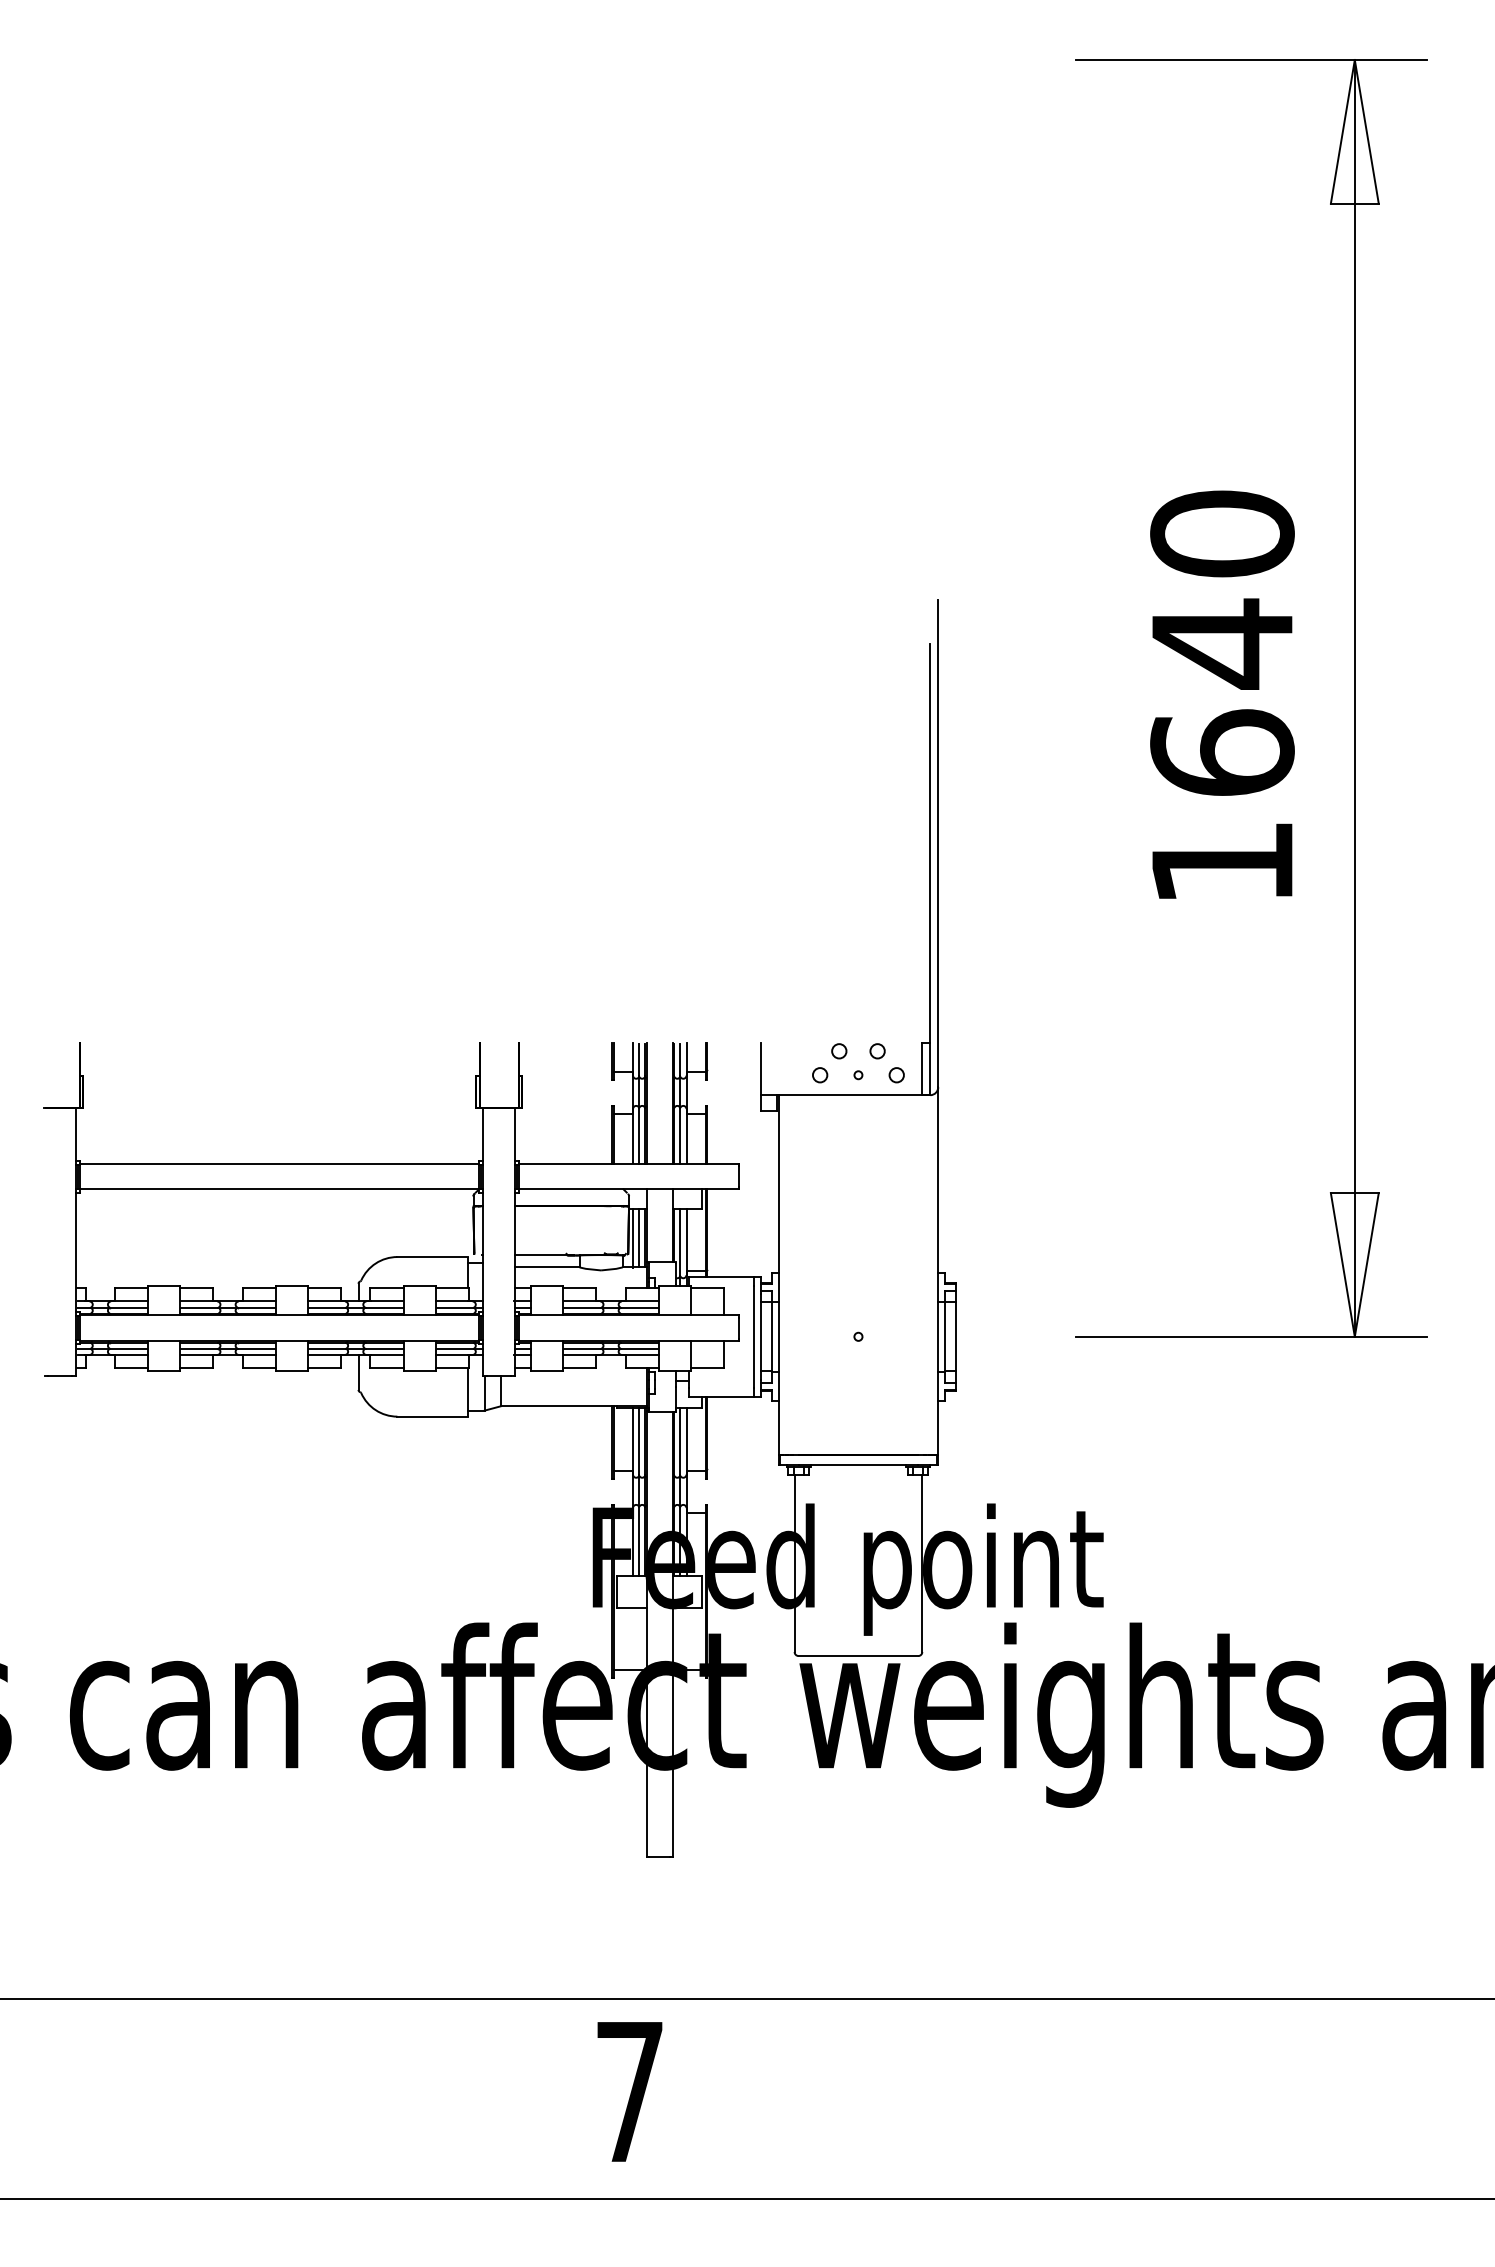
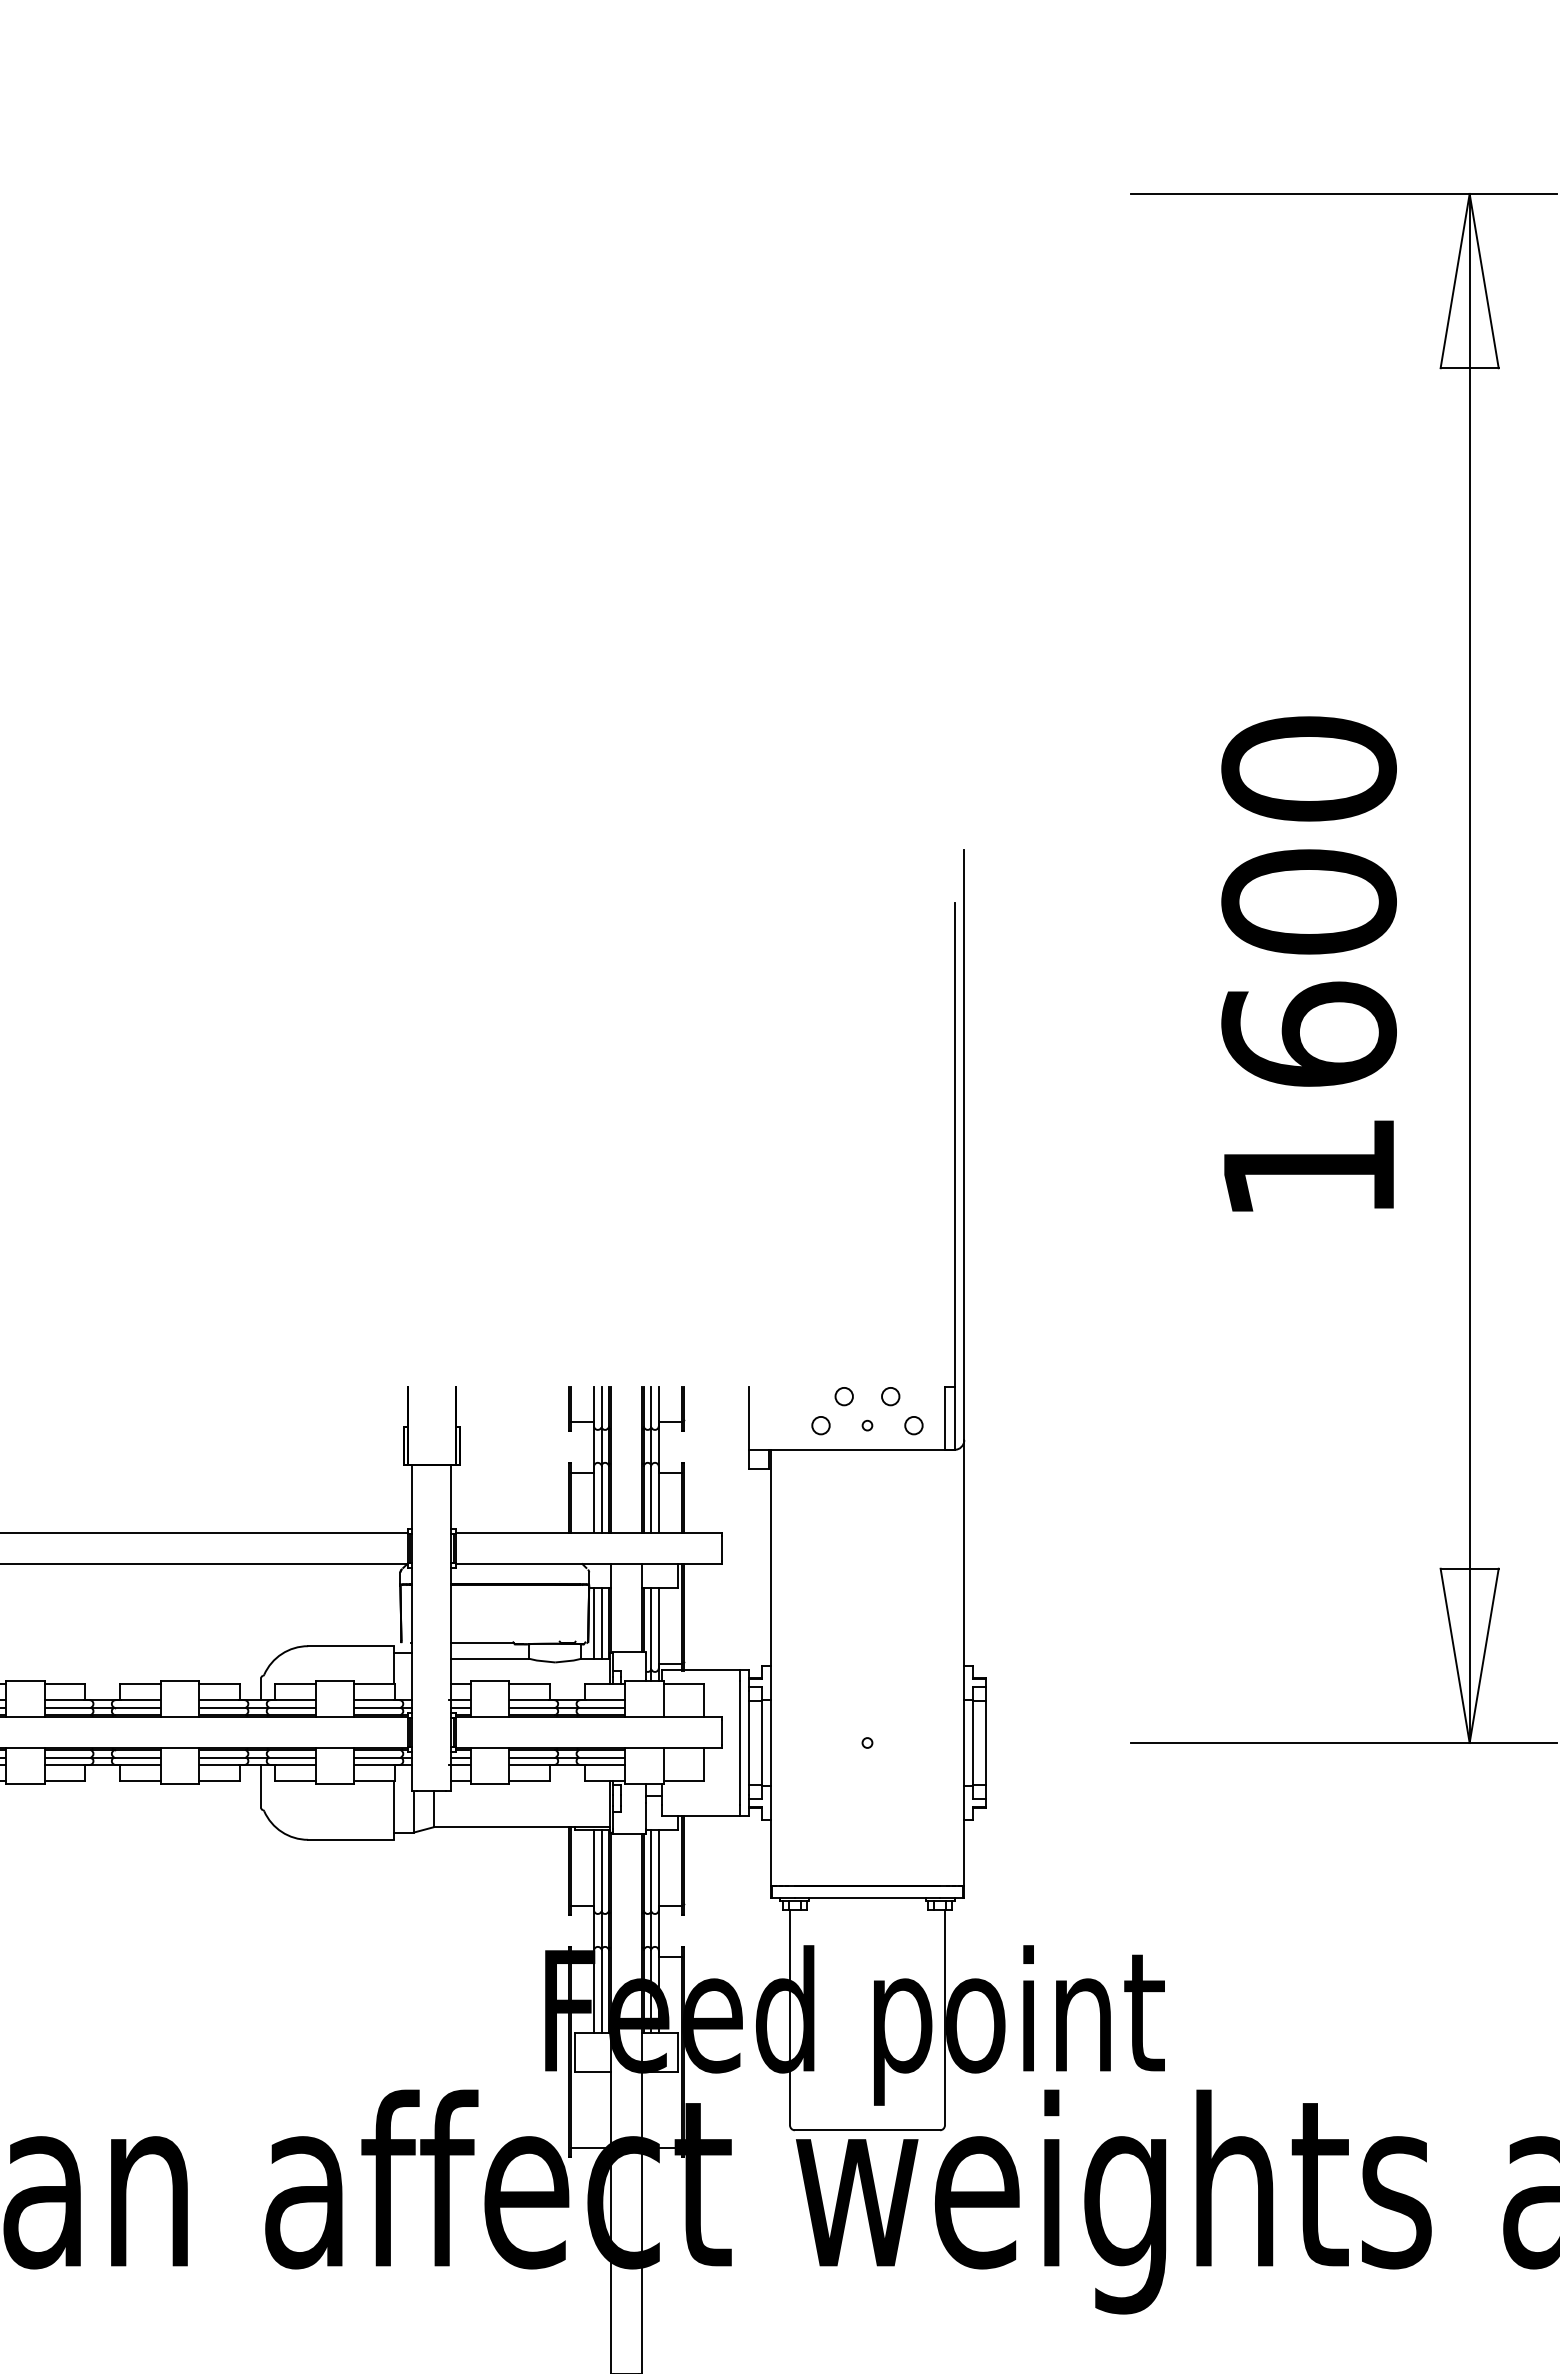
text: (1222, 643) -> (1309, 901), 1640 -> 1600

